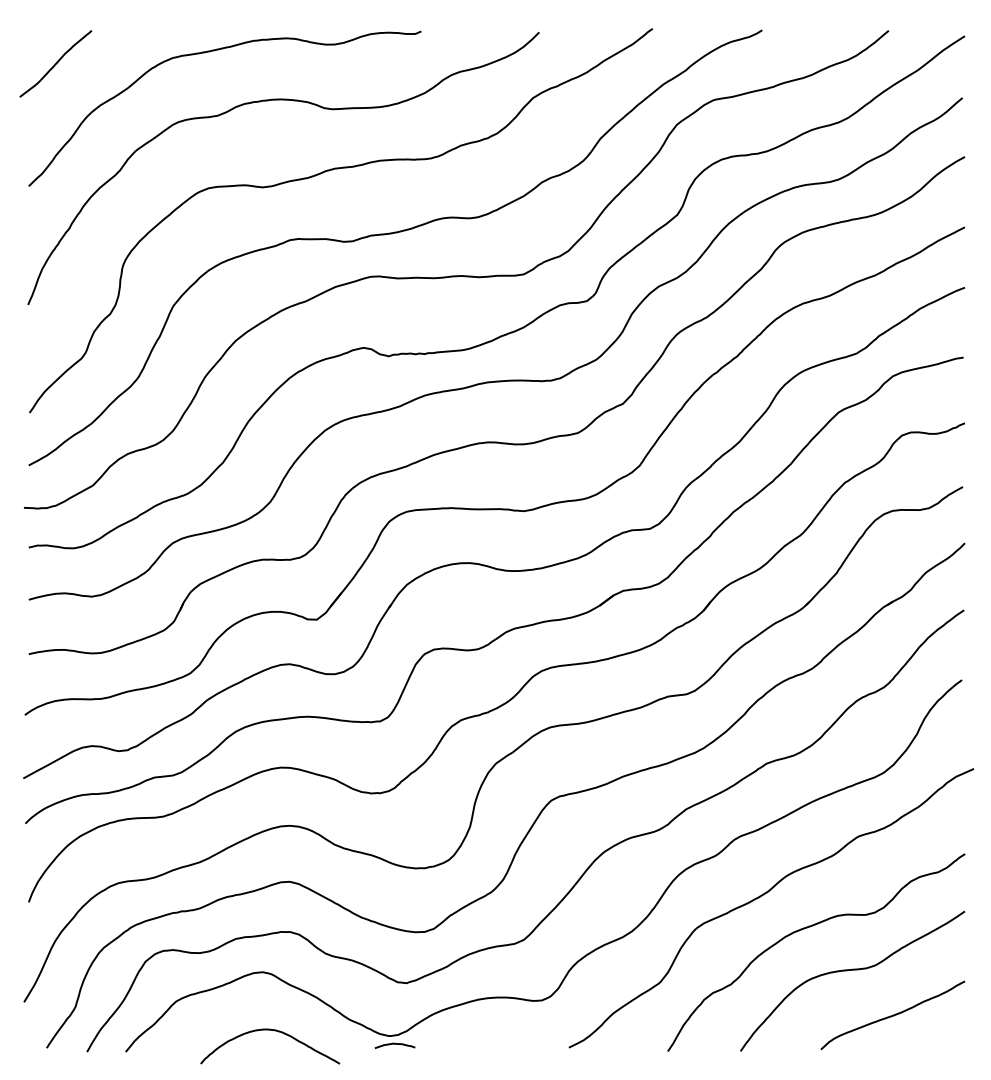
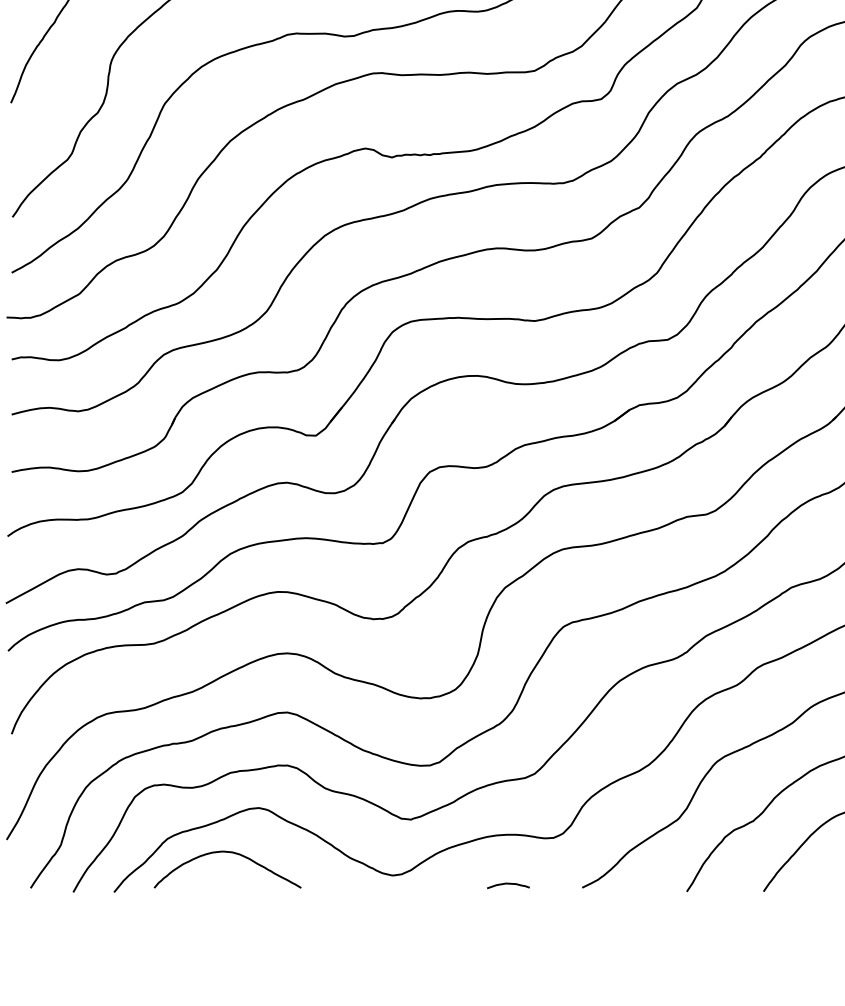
curve: (274, 1031) -> (232, 853), moved
curve: (394, 1044) -> (507, 884), moved

